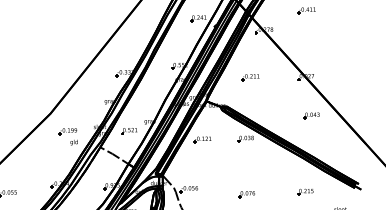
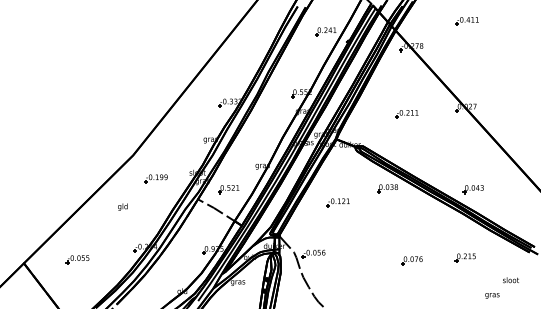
part: (250, 77) -> (406, 114), moved
part: (310, 115) -> (472, 189), moved
part: (129, 131) -> (228, 189), moved
part: (202, 139) -> (337, 202), moved
text: (73, 142) -> (122, 206), moved
part: (246, 194) -> (411, 260), moved

